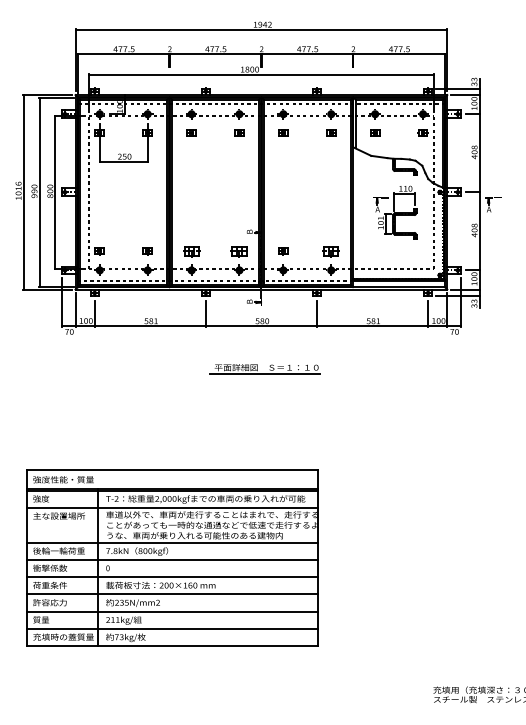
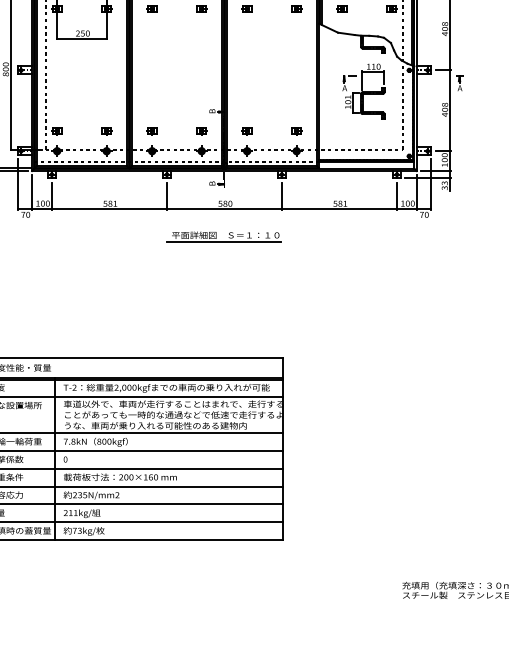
part: (191, 251) -> (152, 131), size x0.62
part: (239, 251) -> (201, 131), size x0.62
part: (331, 251) -> (296, 131), size x0.62
part: (264, 369) -> (223, 237), moved

